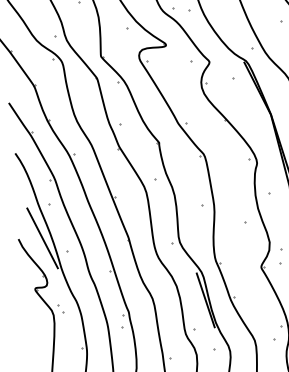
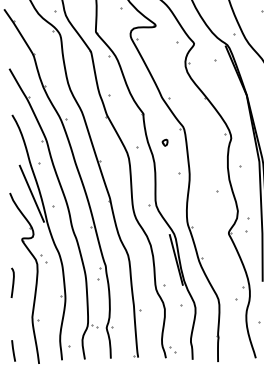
part: (184, 172) -> (164, 142), added
curve: (27, 337) -> (12, 282), added

